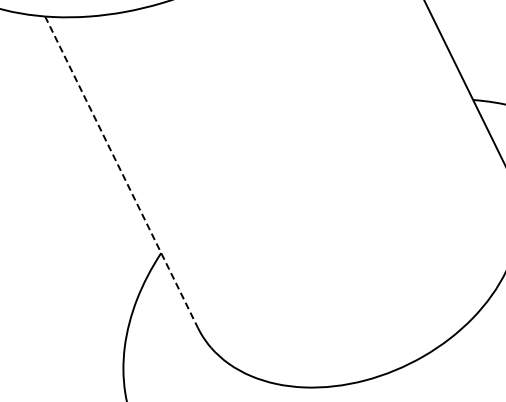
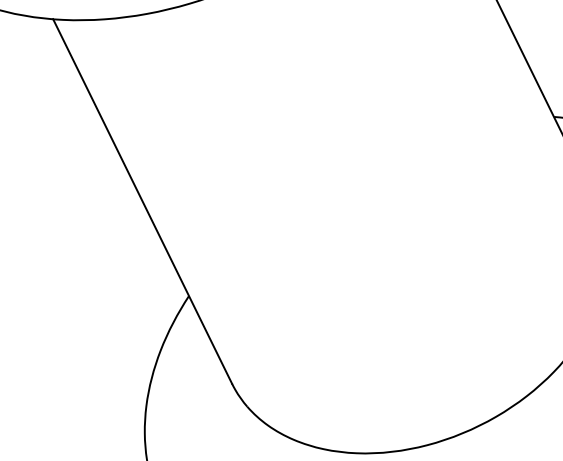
line: (121, 172) -> (142, 201), dashed -> solid

